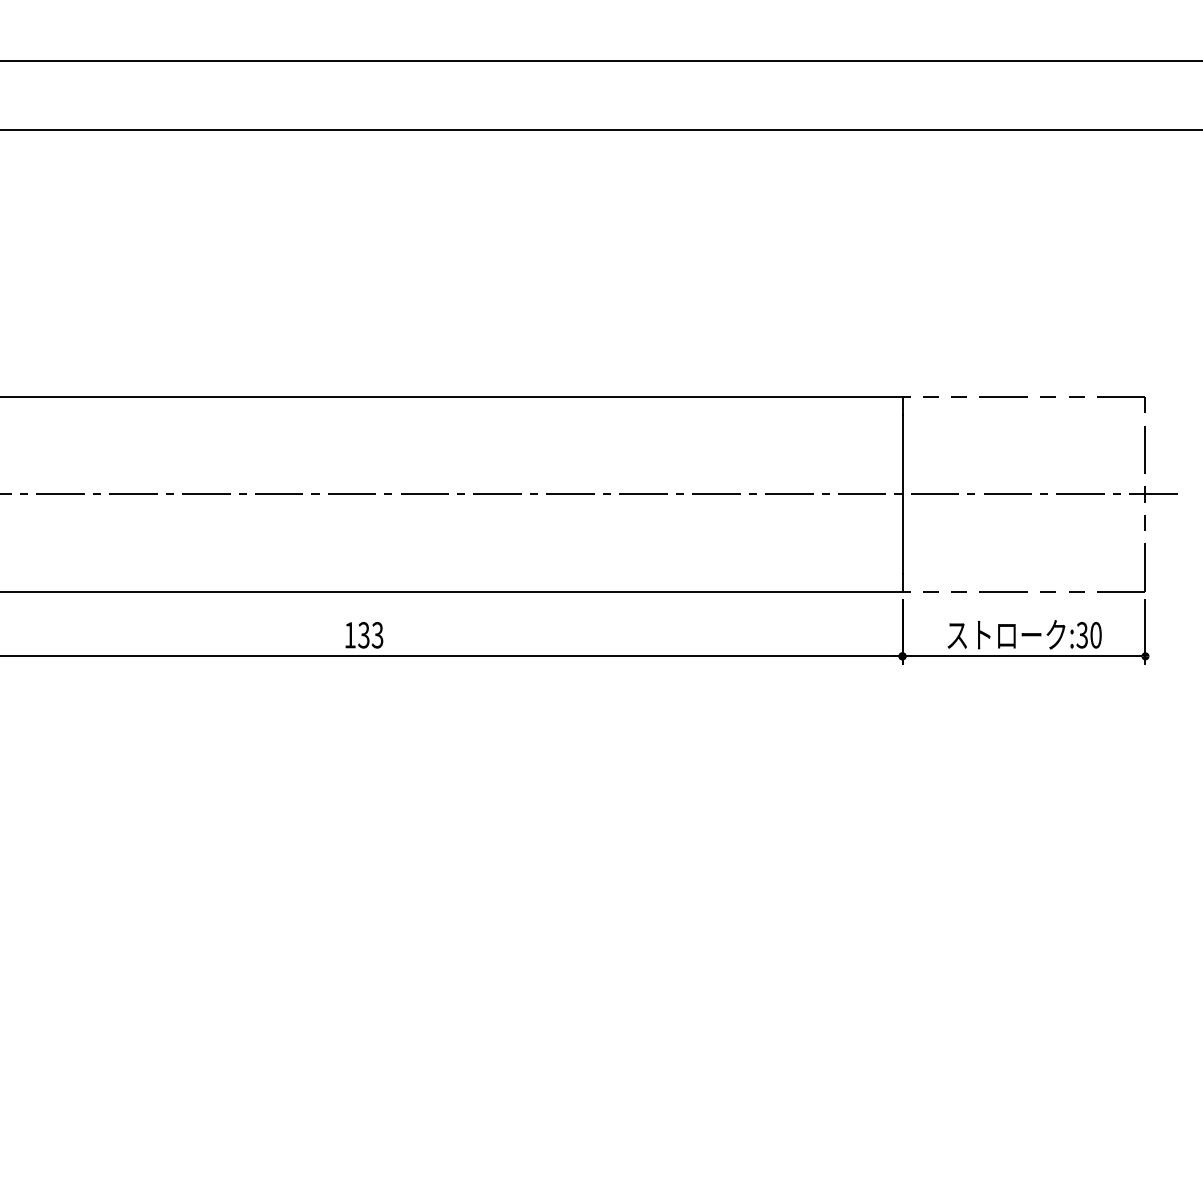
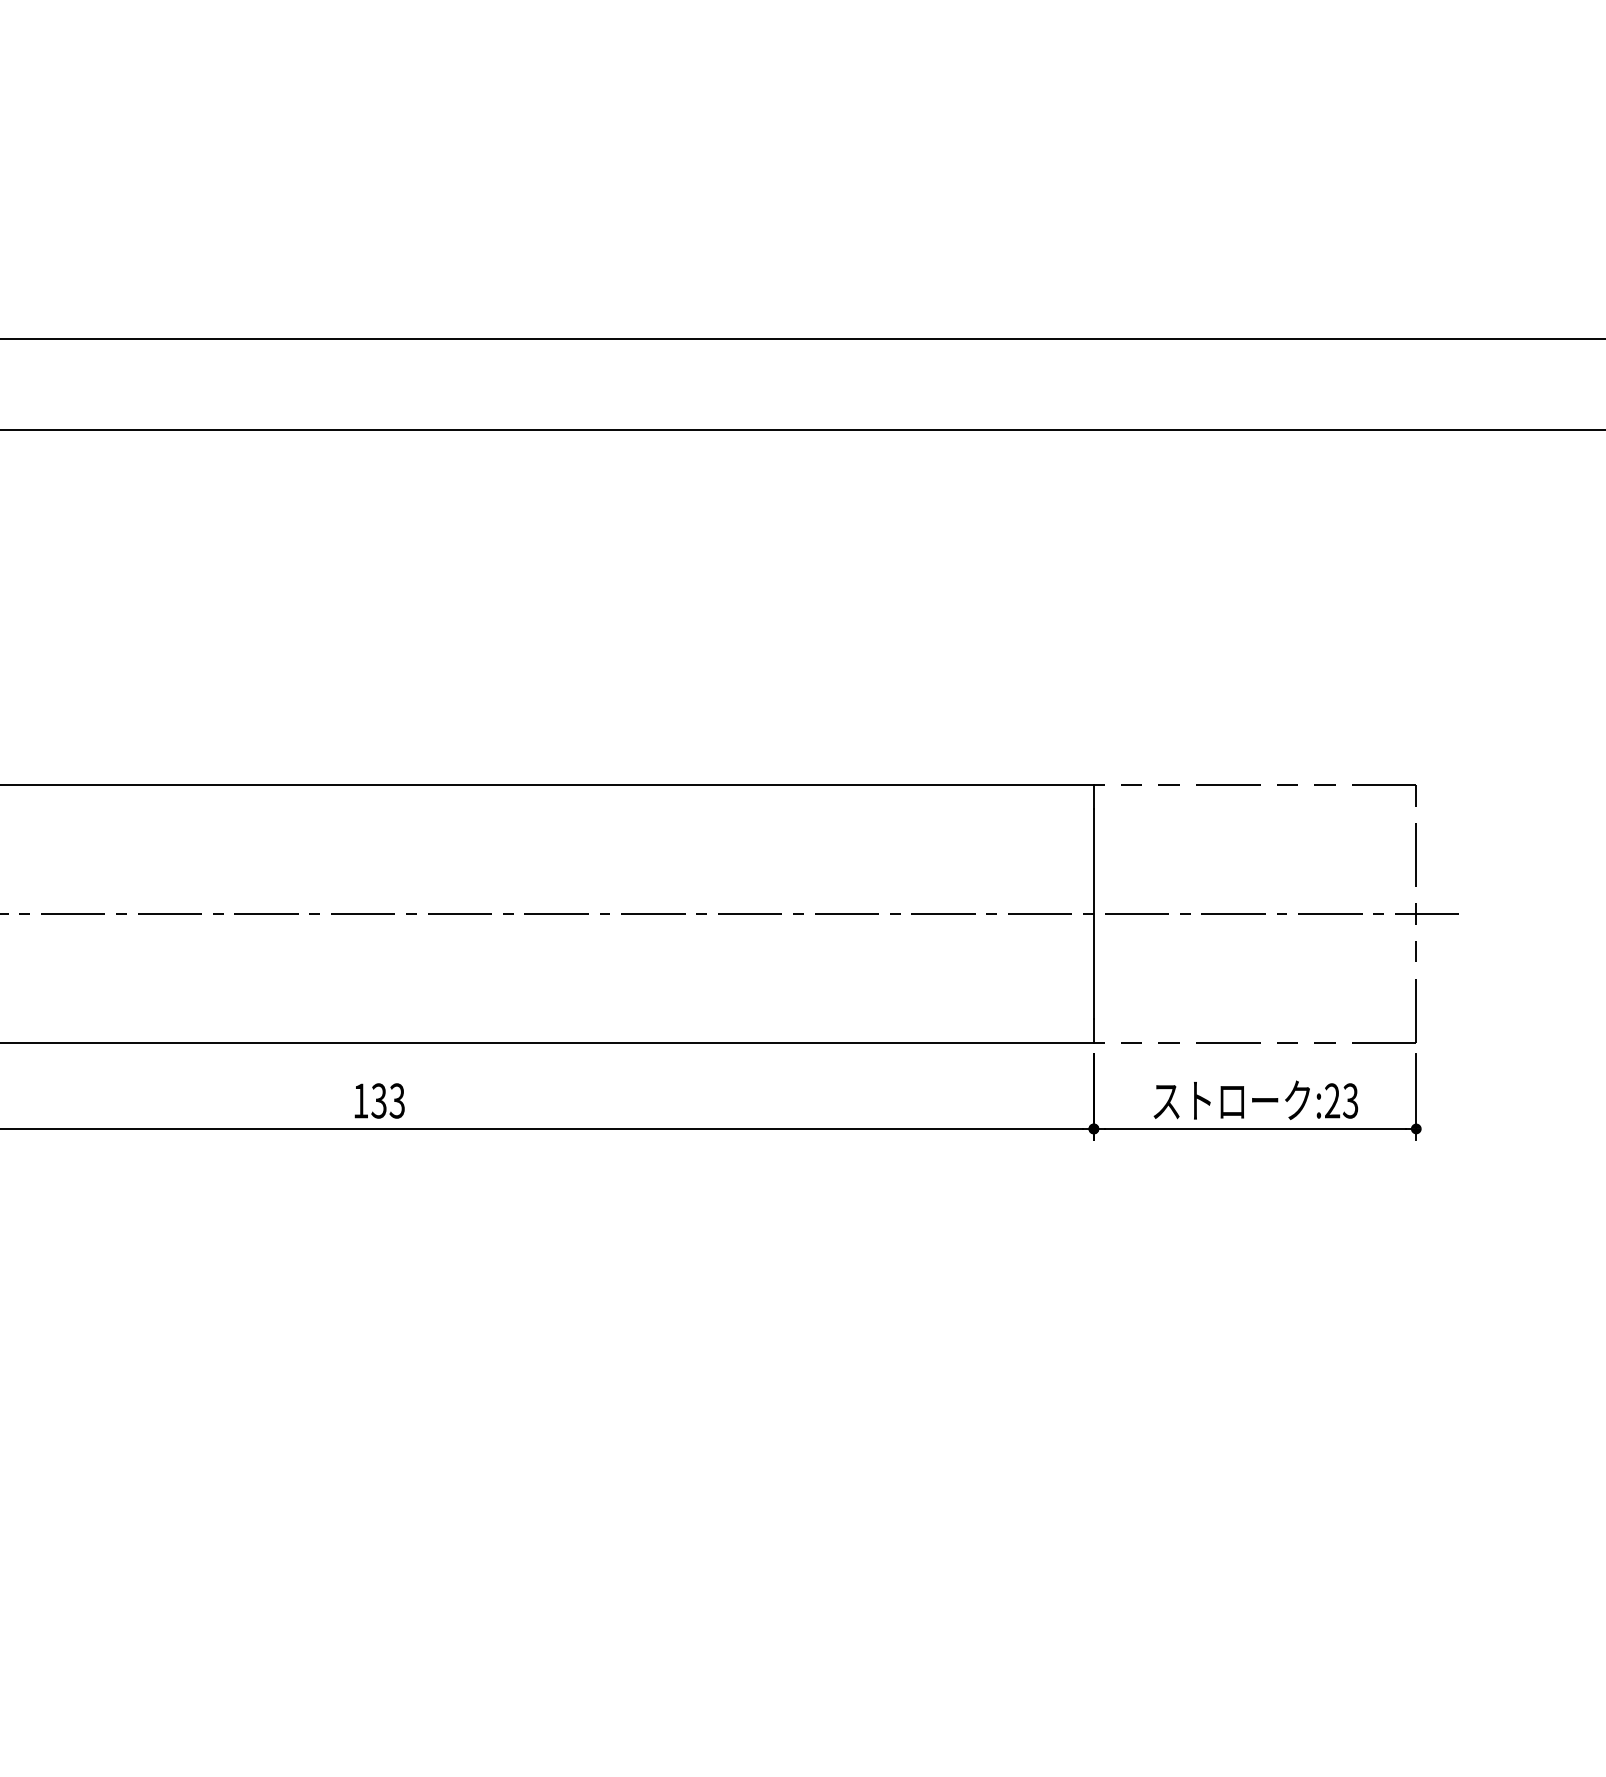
text: (1089, 634) -> (1341, 1100), :30 -> :23

